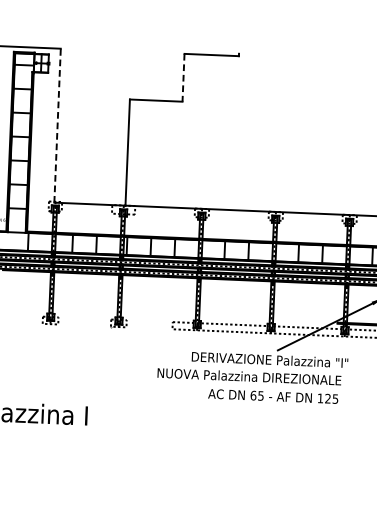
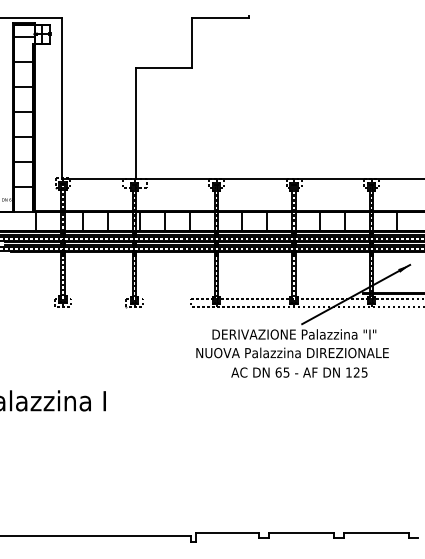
line: (183, 78) -> (191, 43), dashed -> solid
line: (57, 125) -> (61, 98), dashed -> solid
text: (249, 376) -> (292, 352), moved

